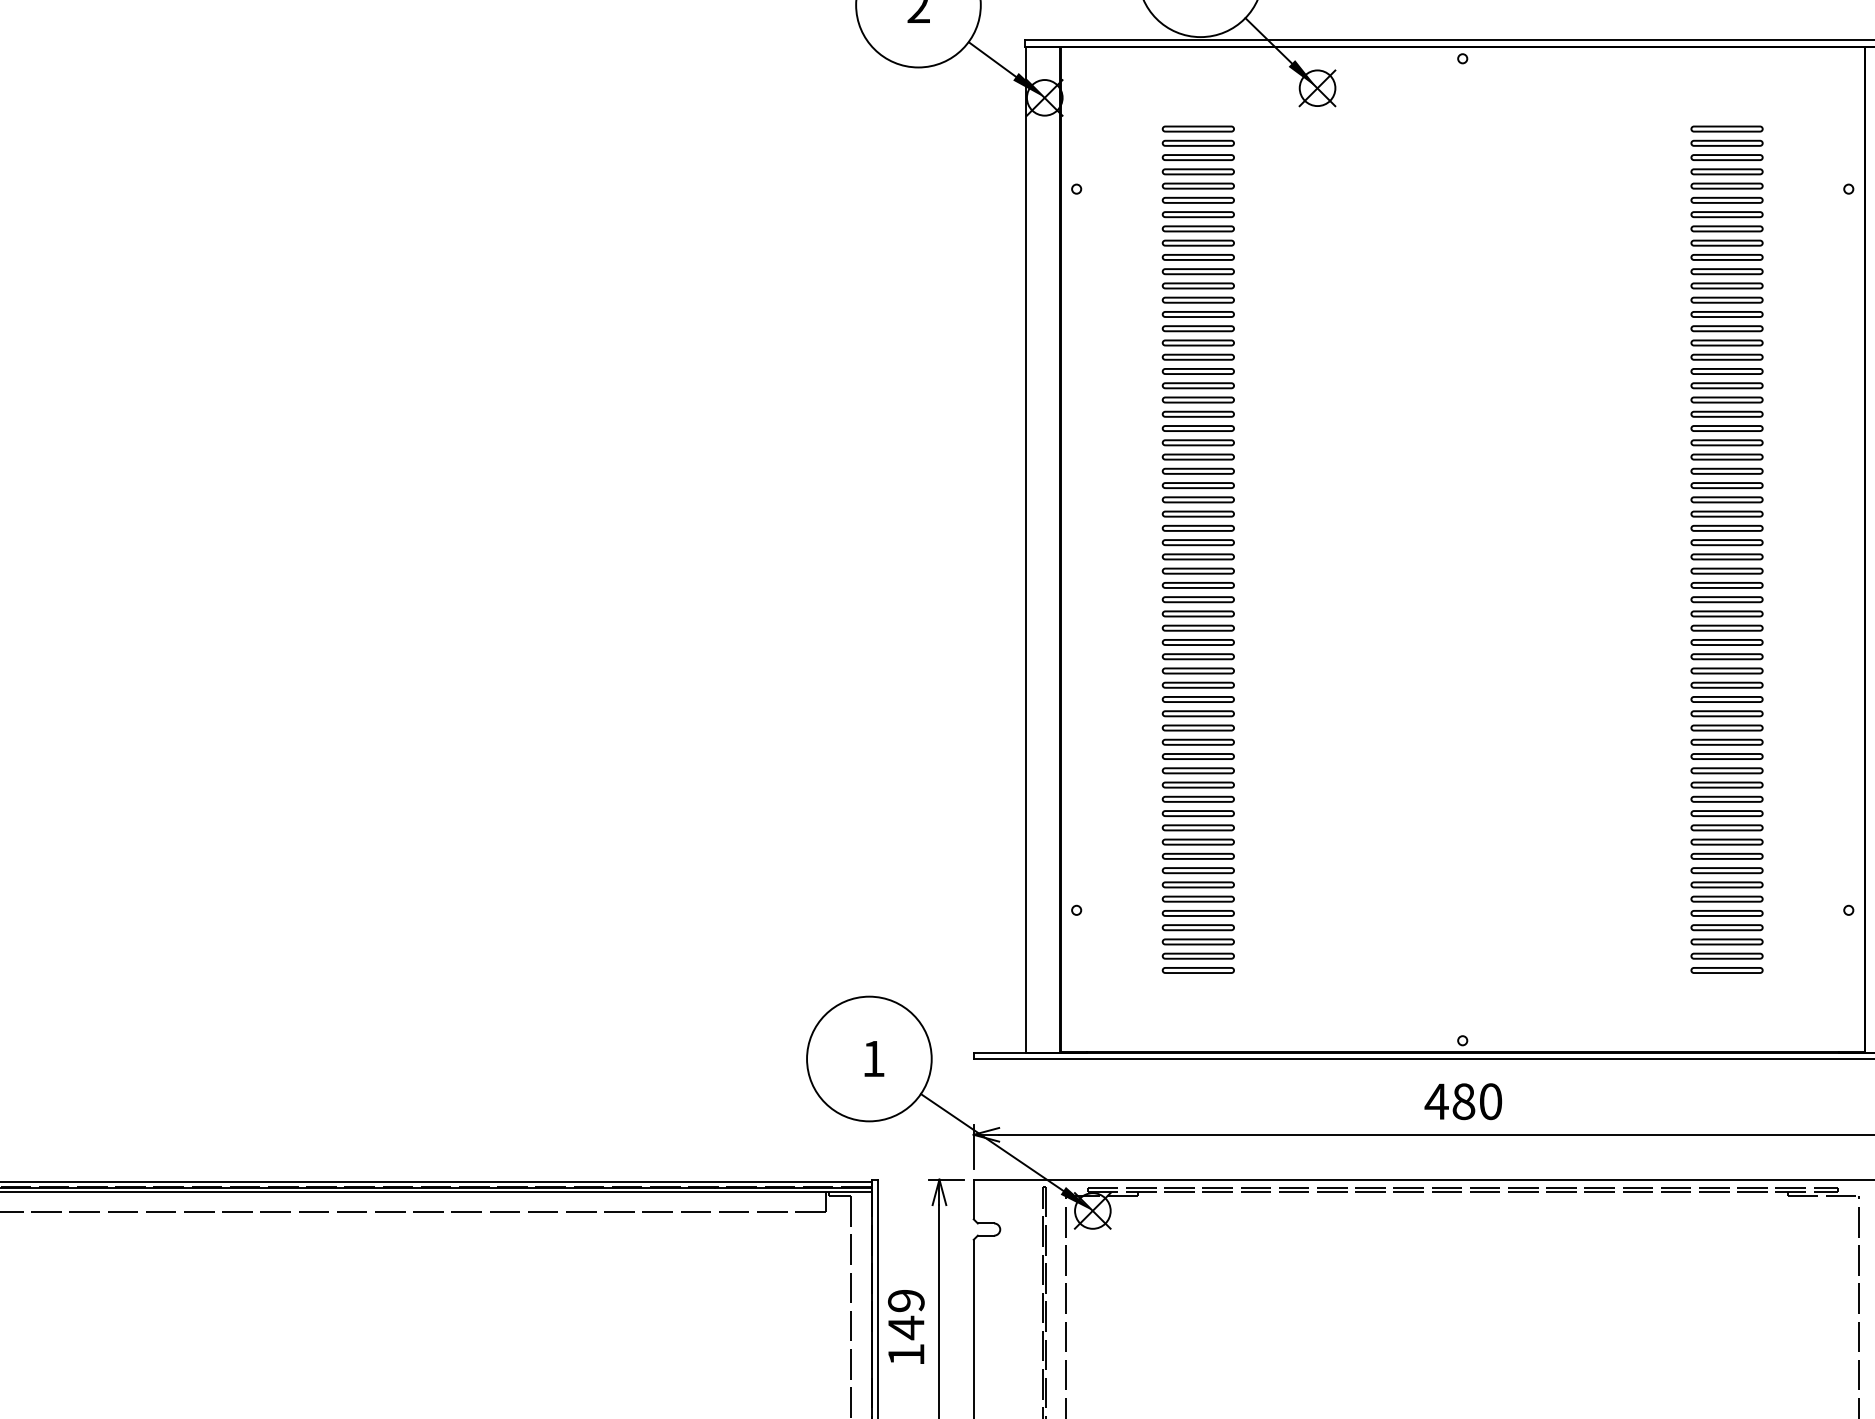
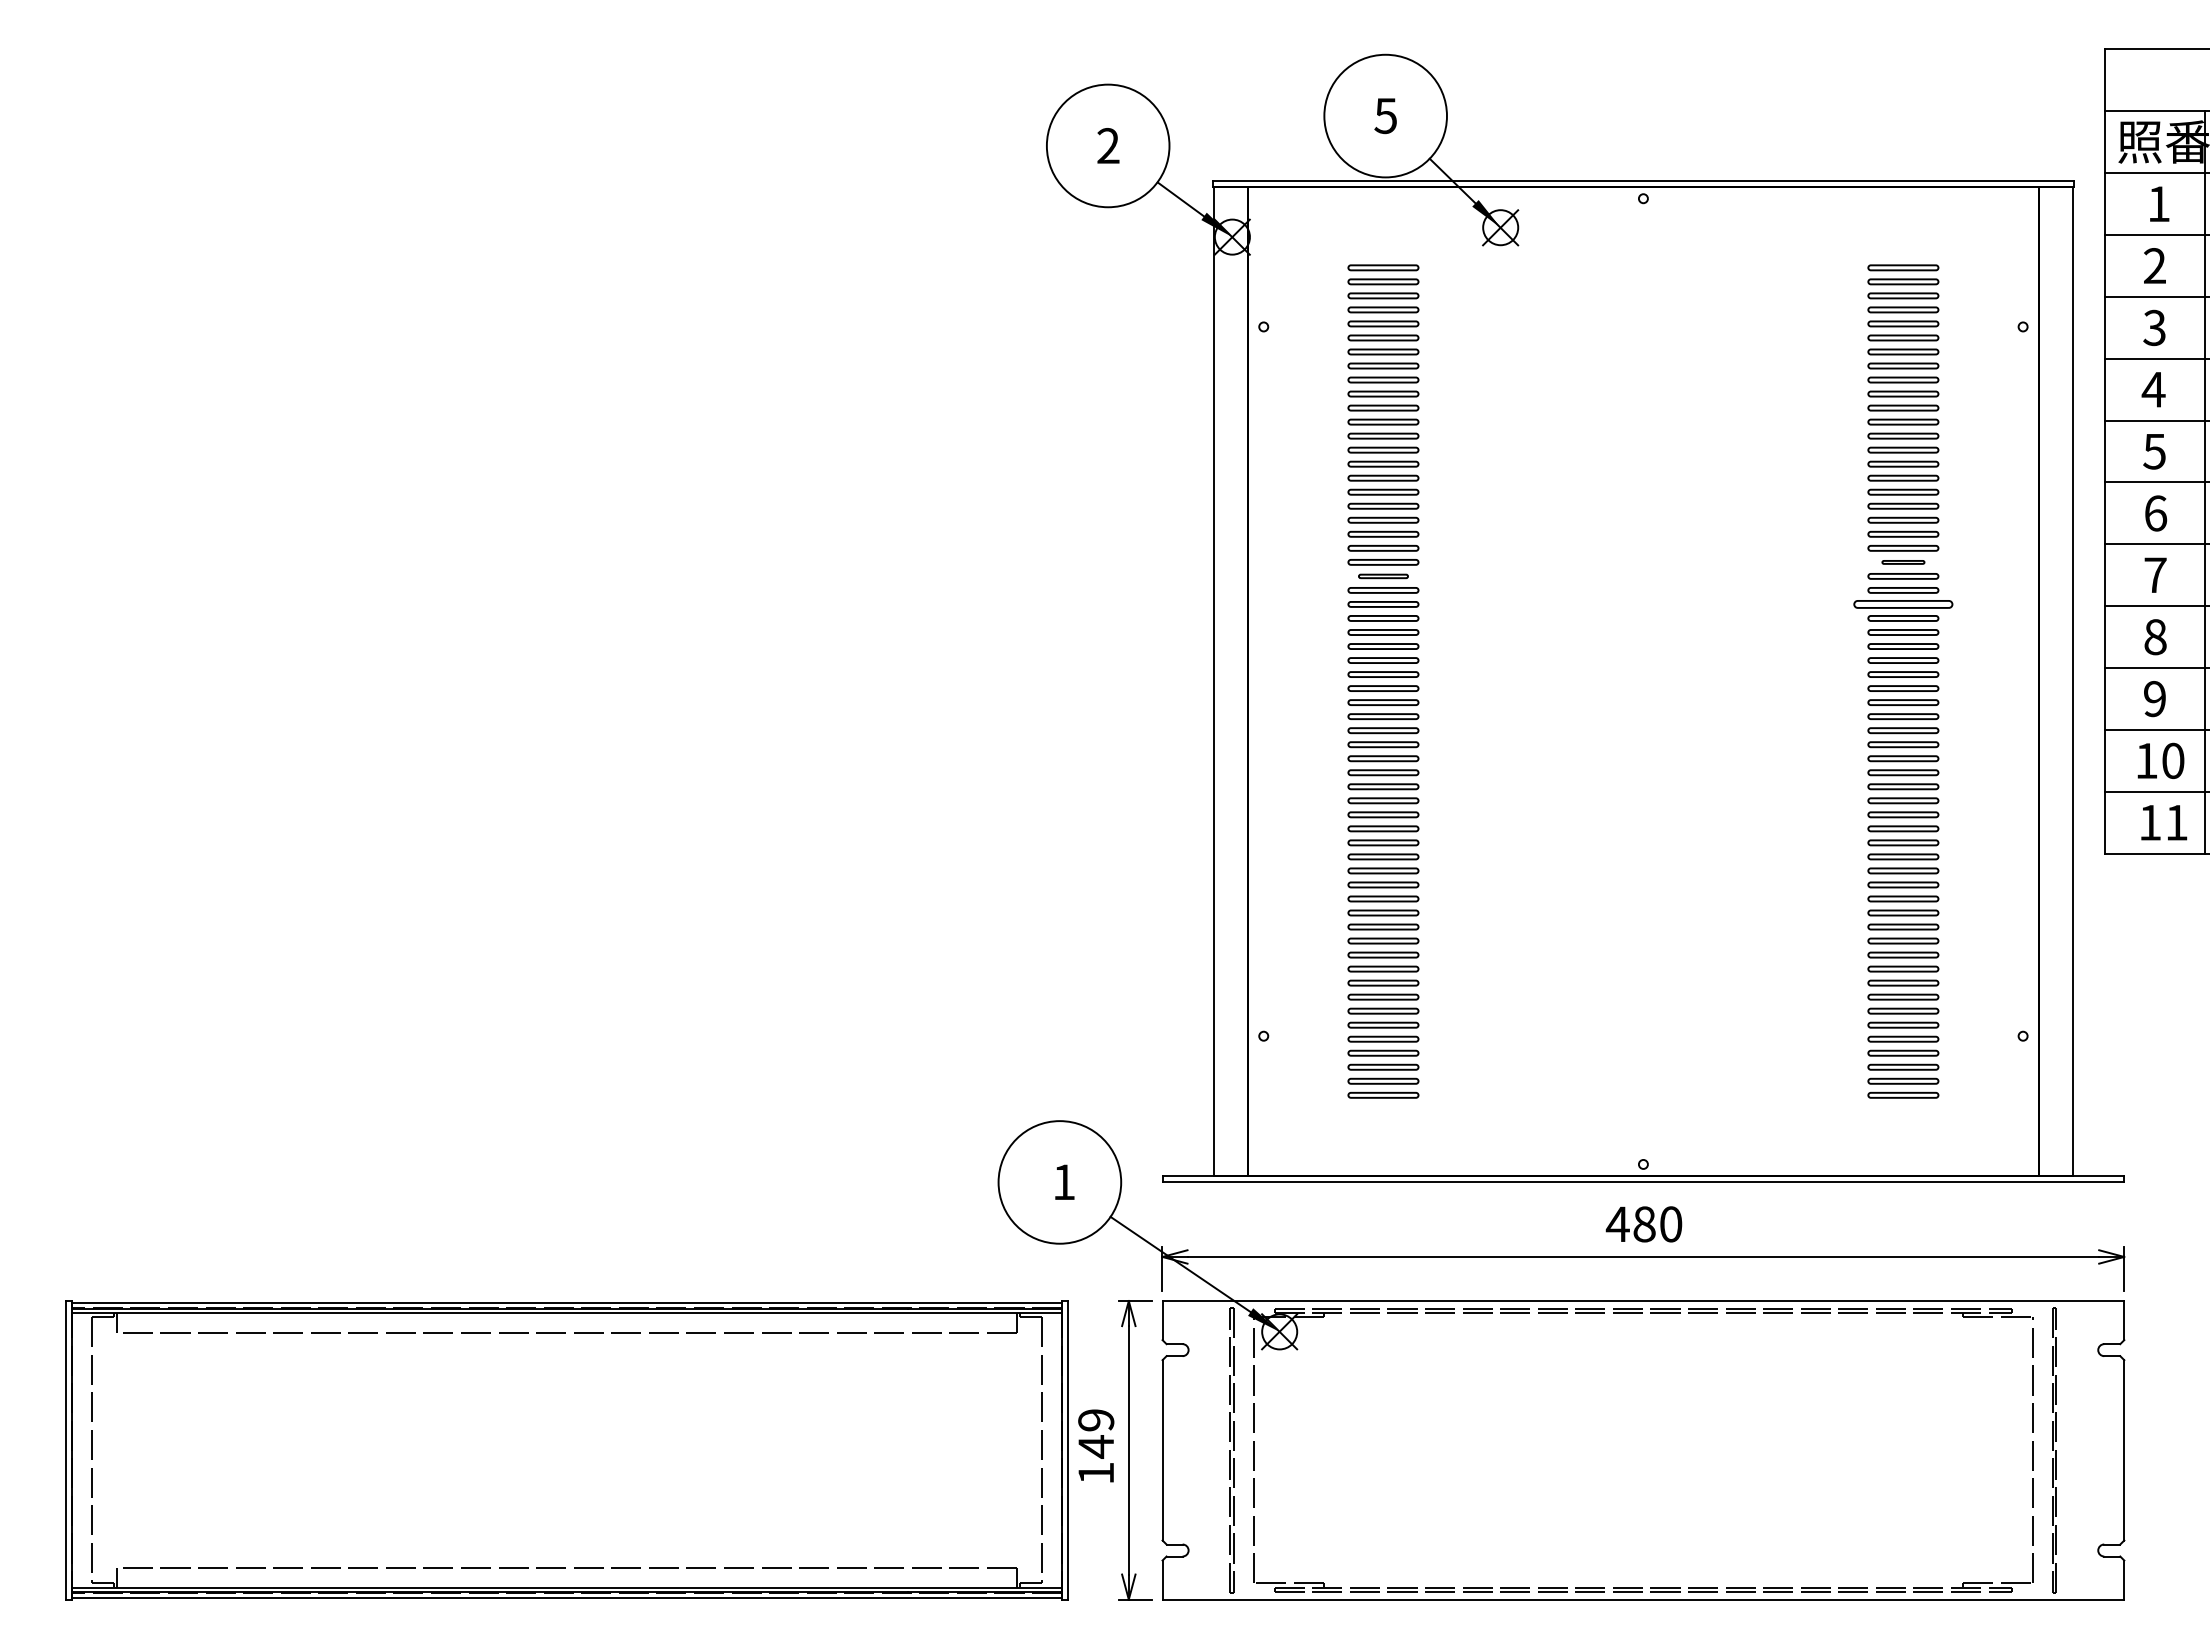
part: (1727, 428) -> (1903, 562), size x0.6
part: (1198, 442) -> (1383, 576), size x0.7
part: (1727, 471) -> (1903, 604), size x1.4

